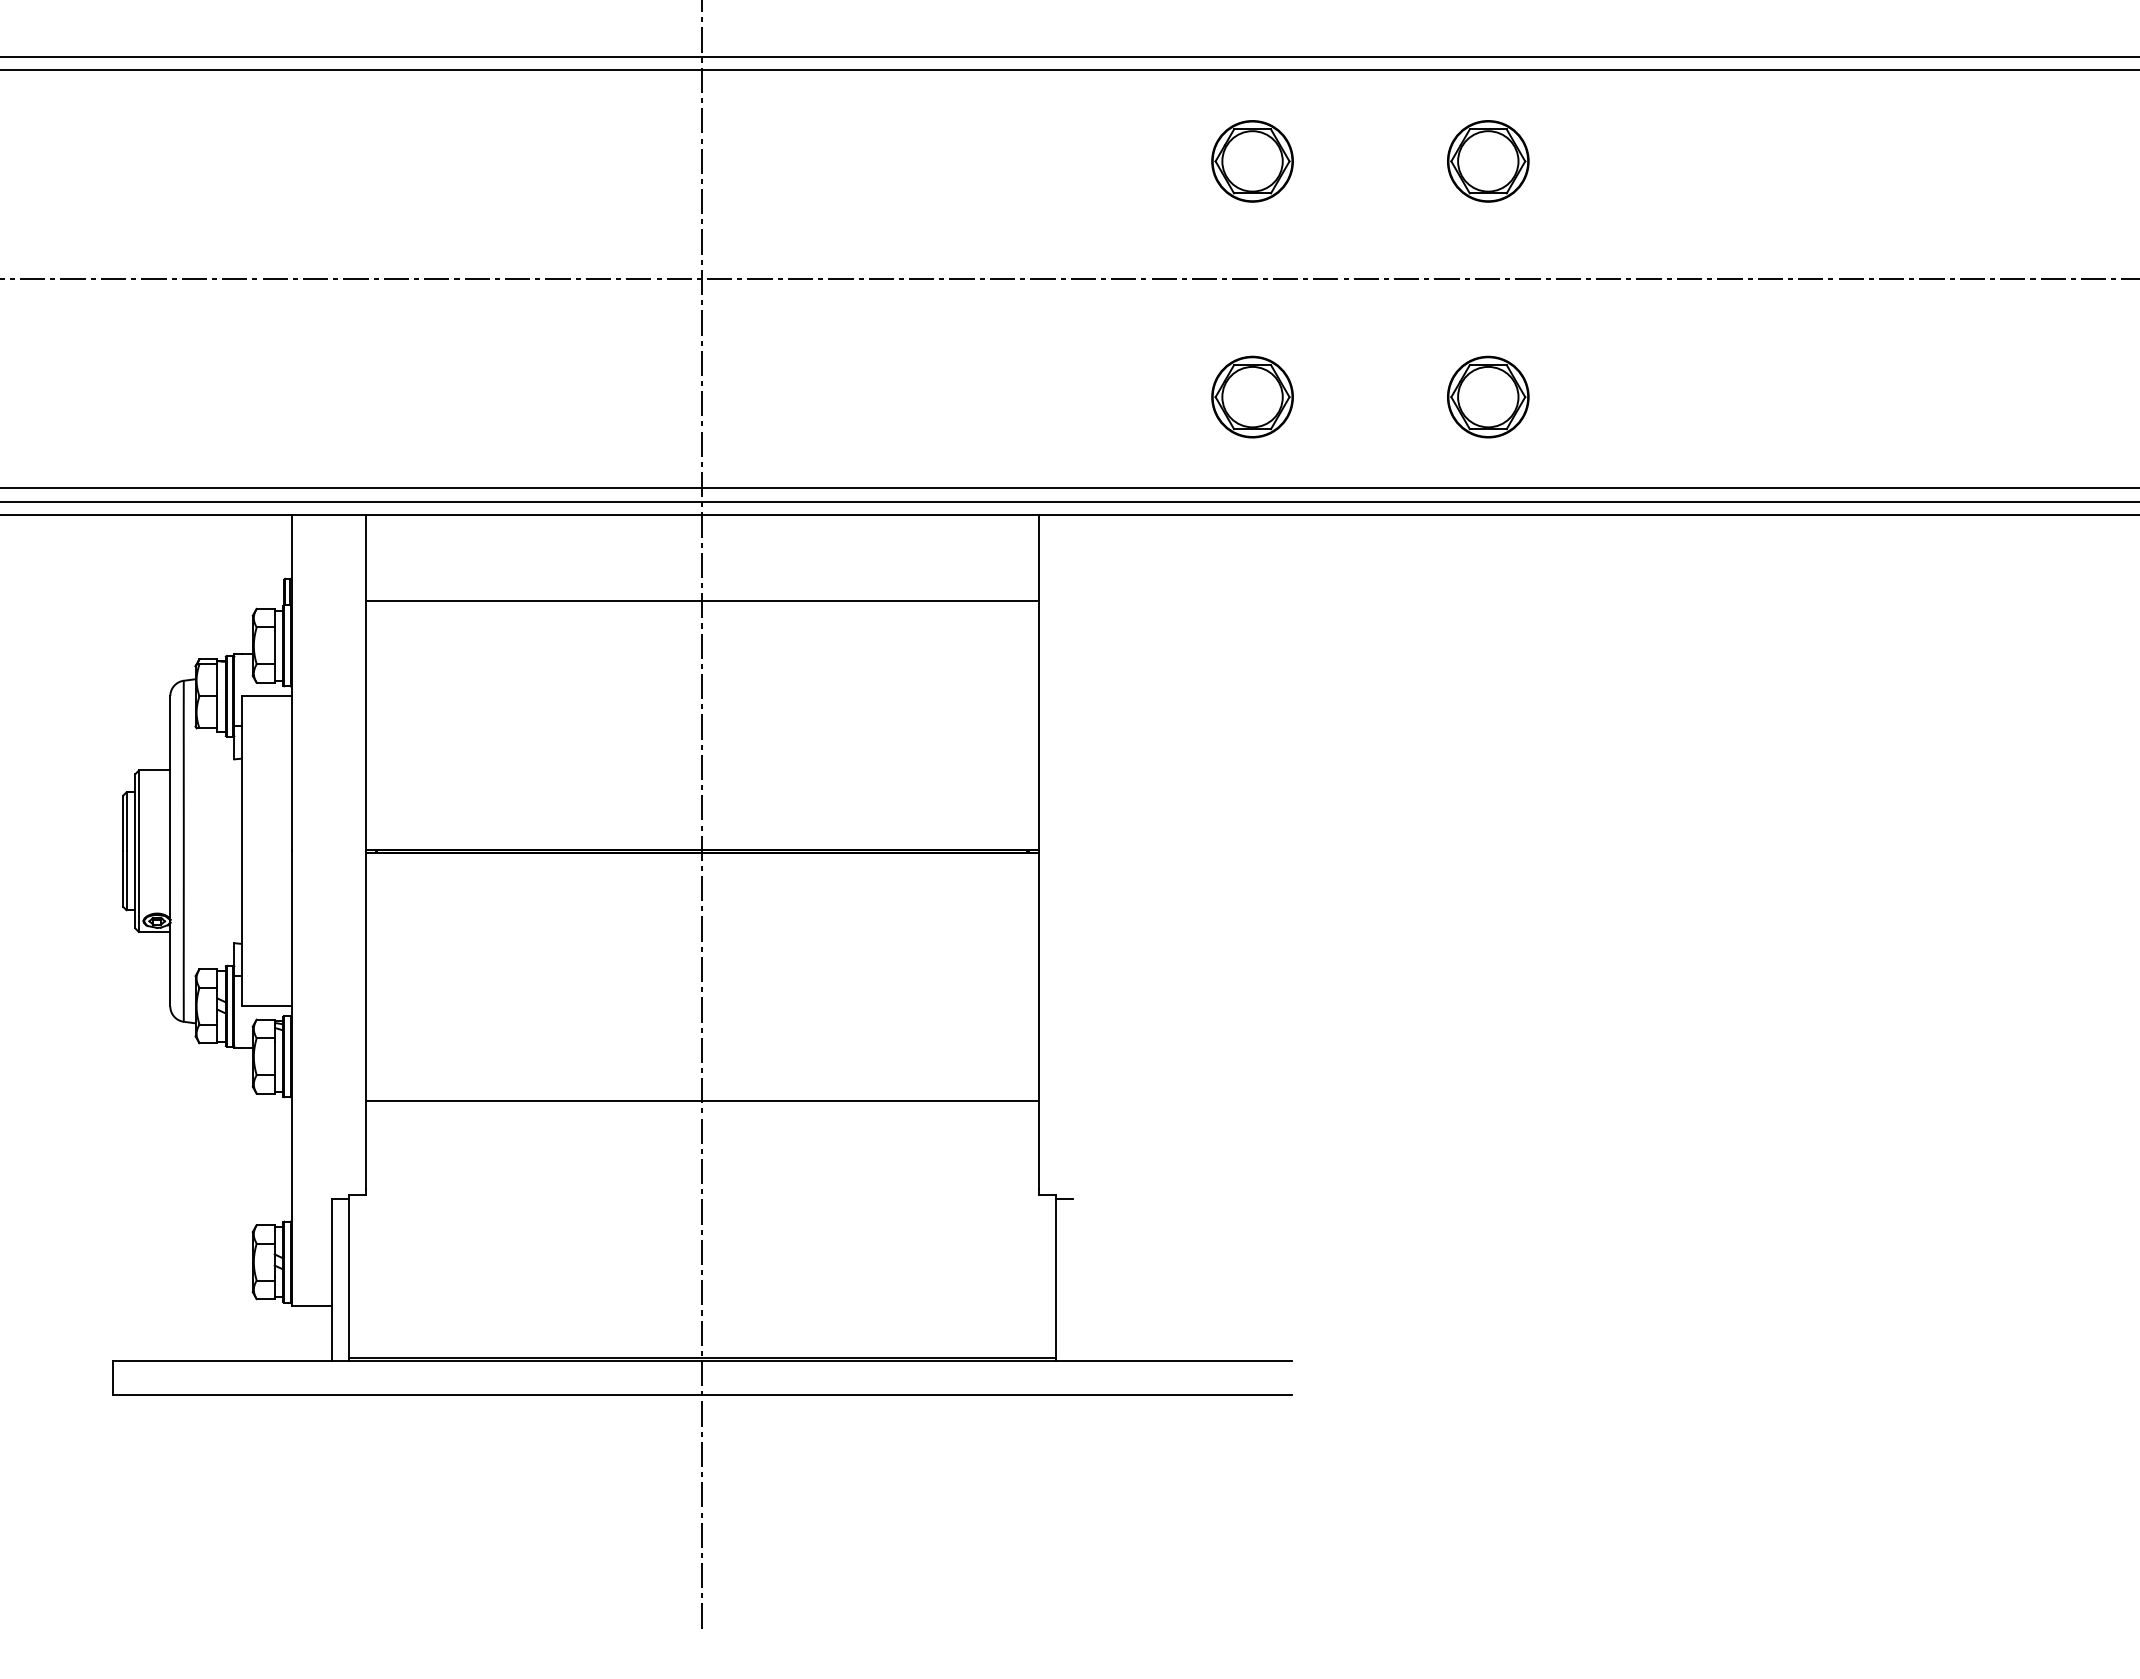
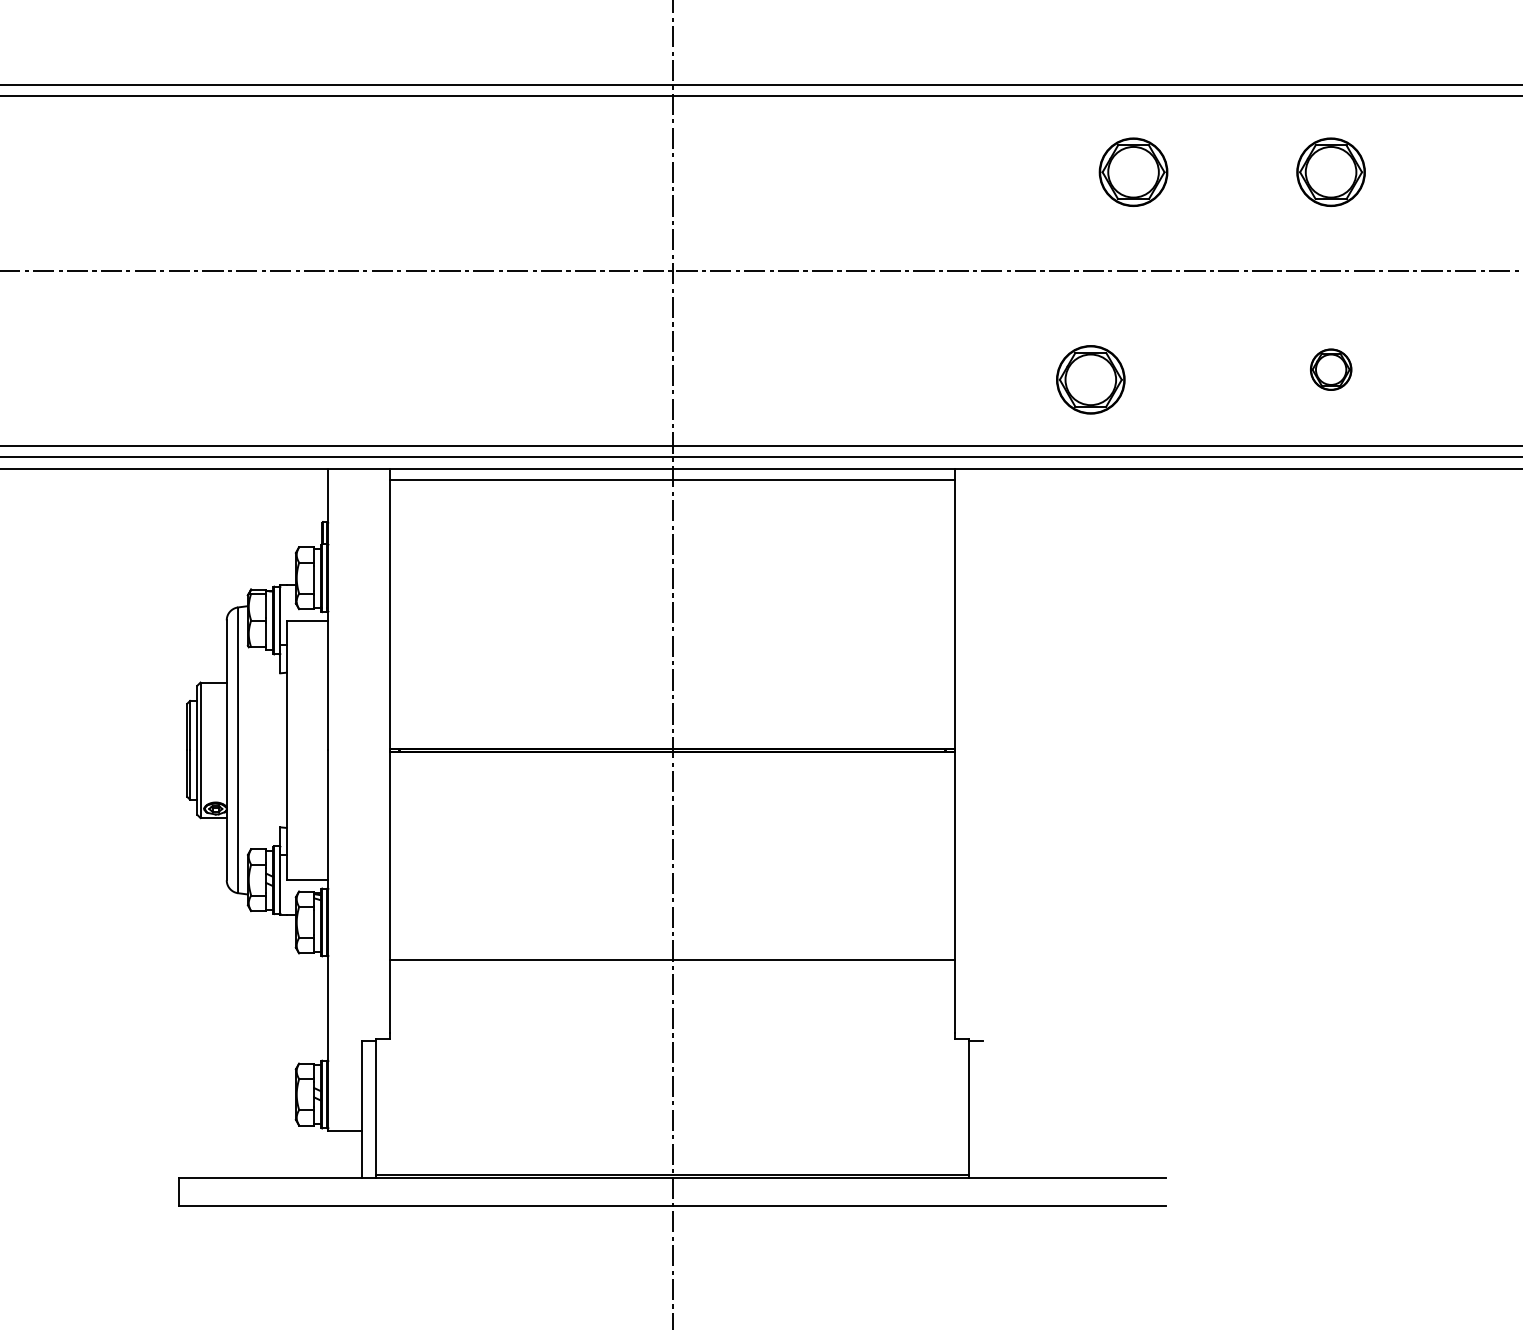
part: (1252, 396) -> (1090, 379), moved
part: (1488, 396) -> (1331, 369), size x0.6
line: (702, 601) -> (672, 479), moved

